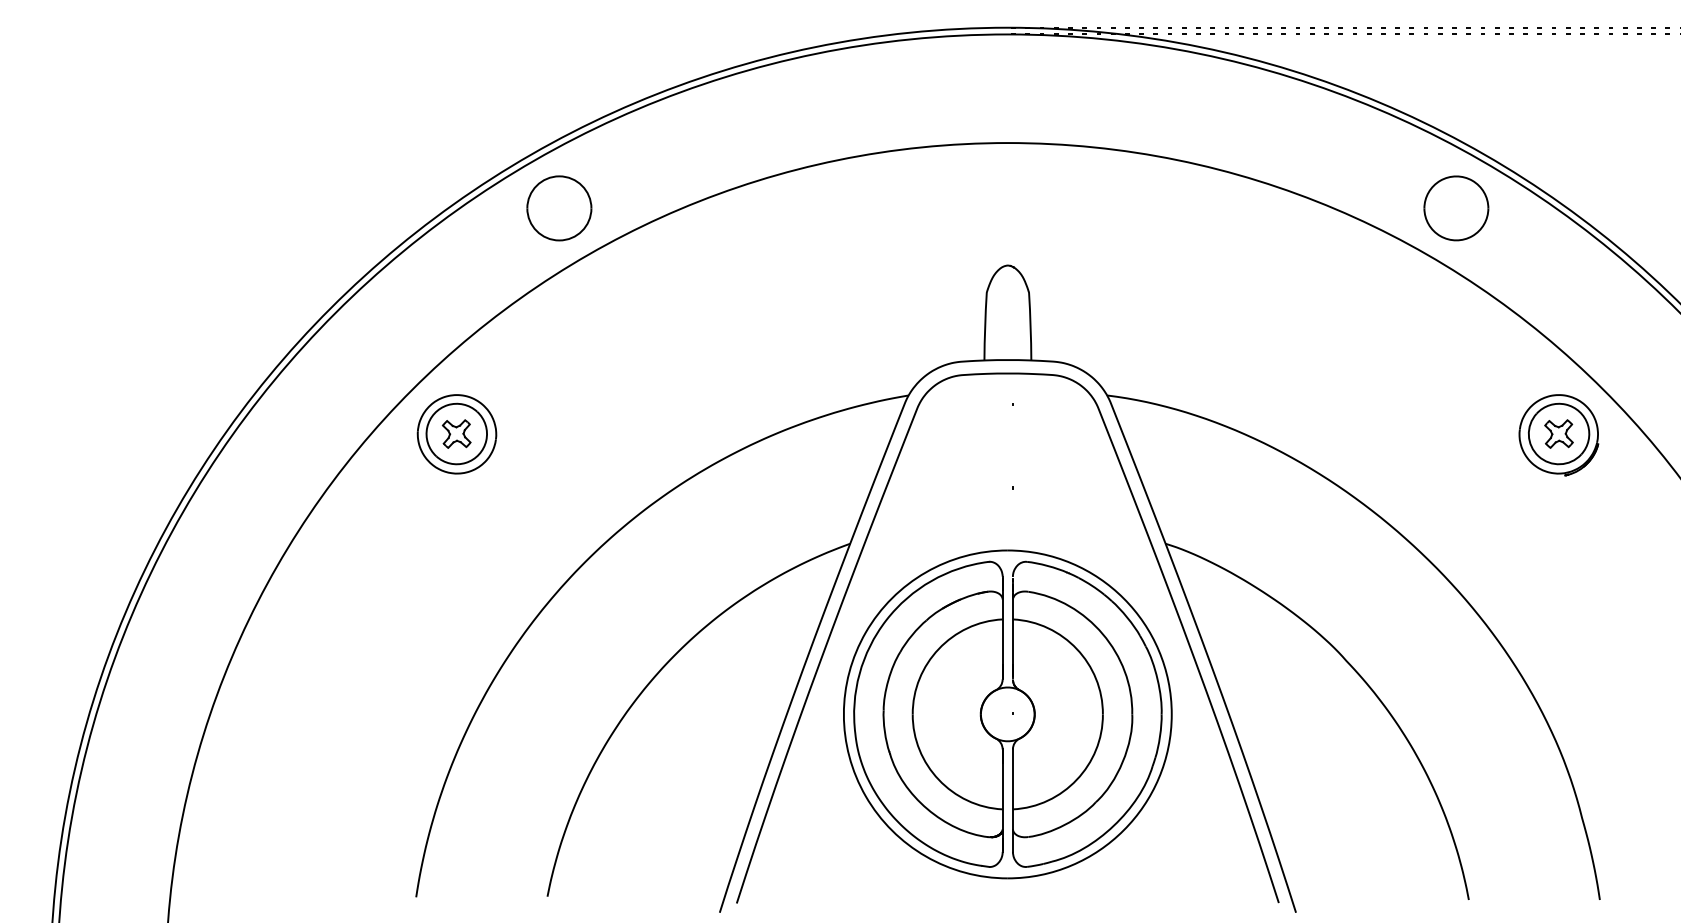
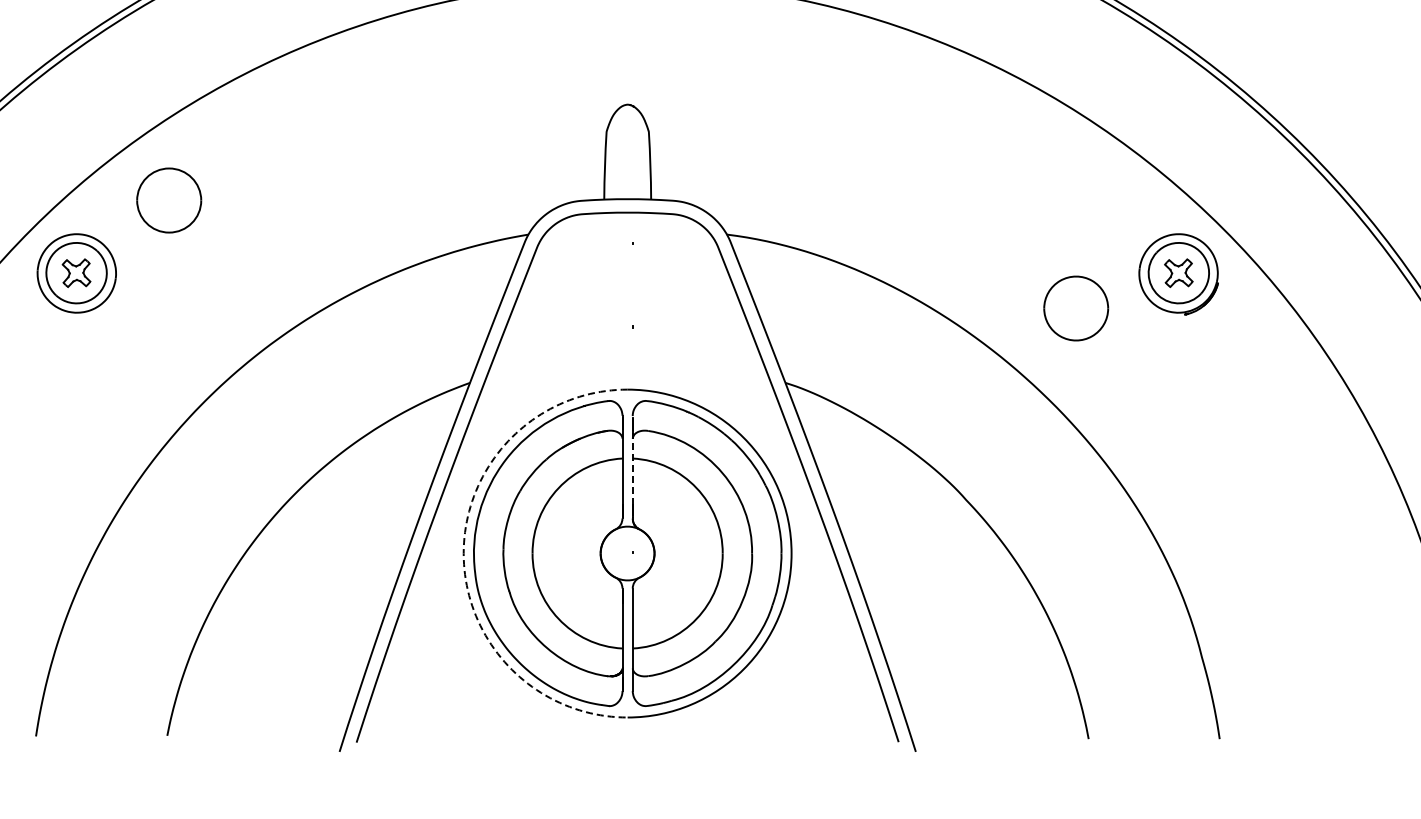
part: (559, 208) -> (169, 200), moved
part: (1456, 208) -> (1076, 308), moved
line: (1012, 631) -> (632, 470), solid -> dashed
arc: (843, 714) -> (463, 553), solid -> dashed

